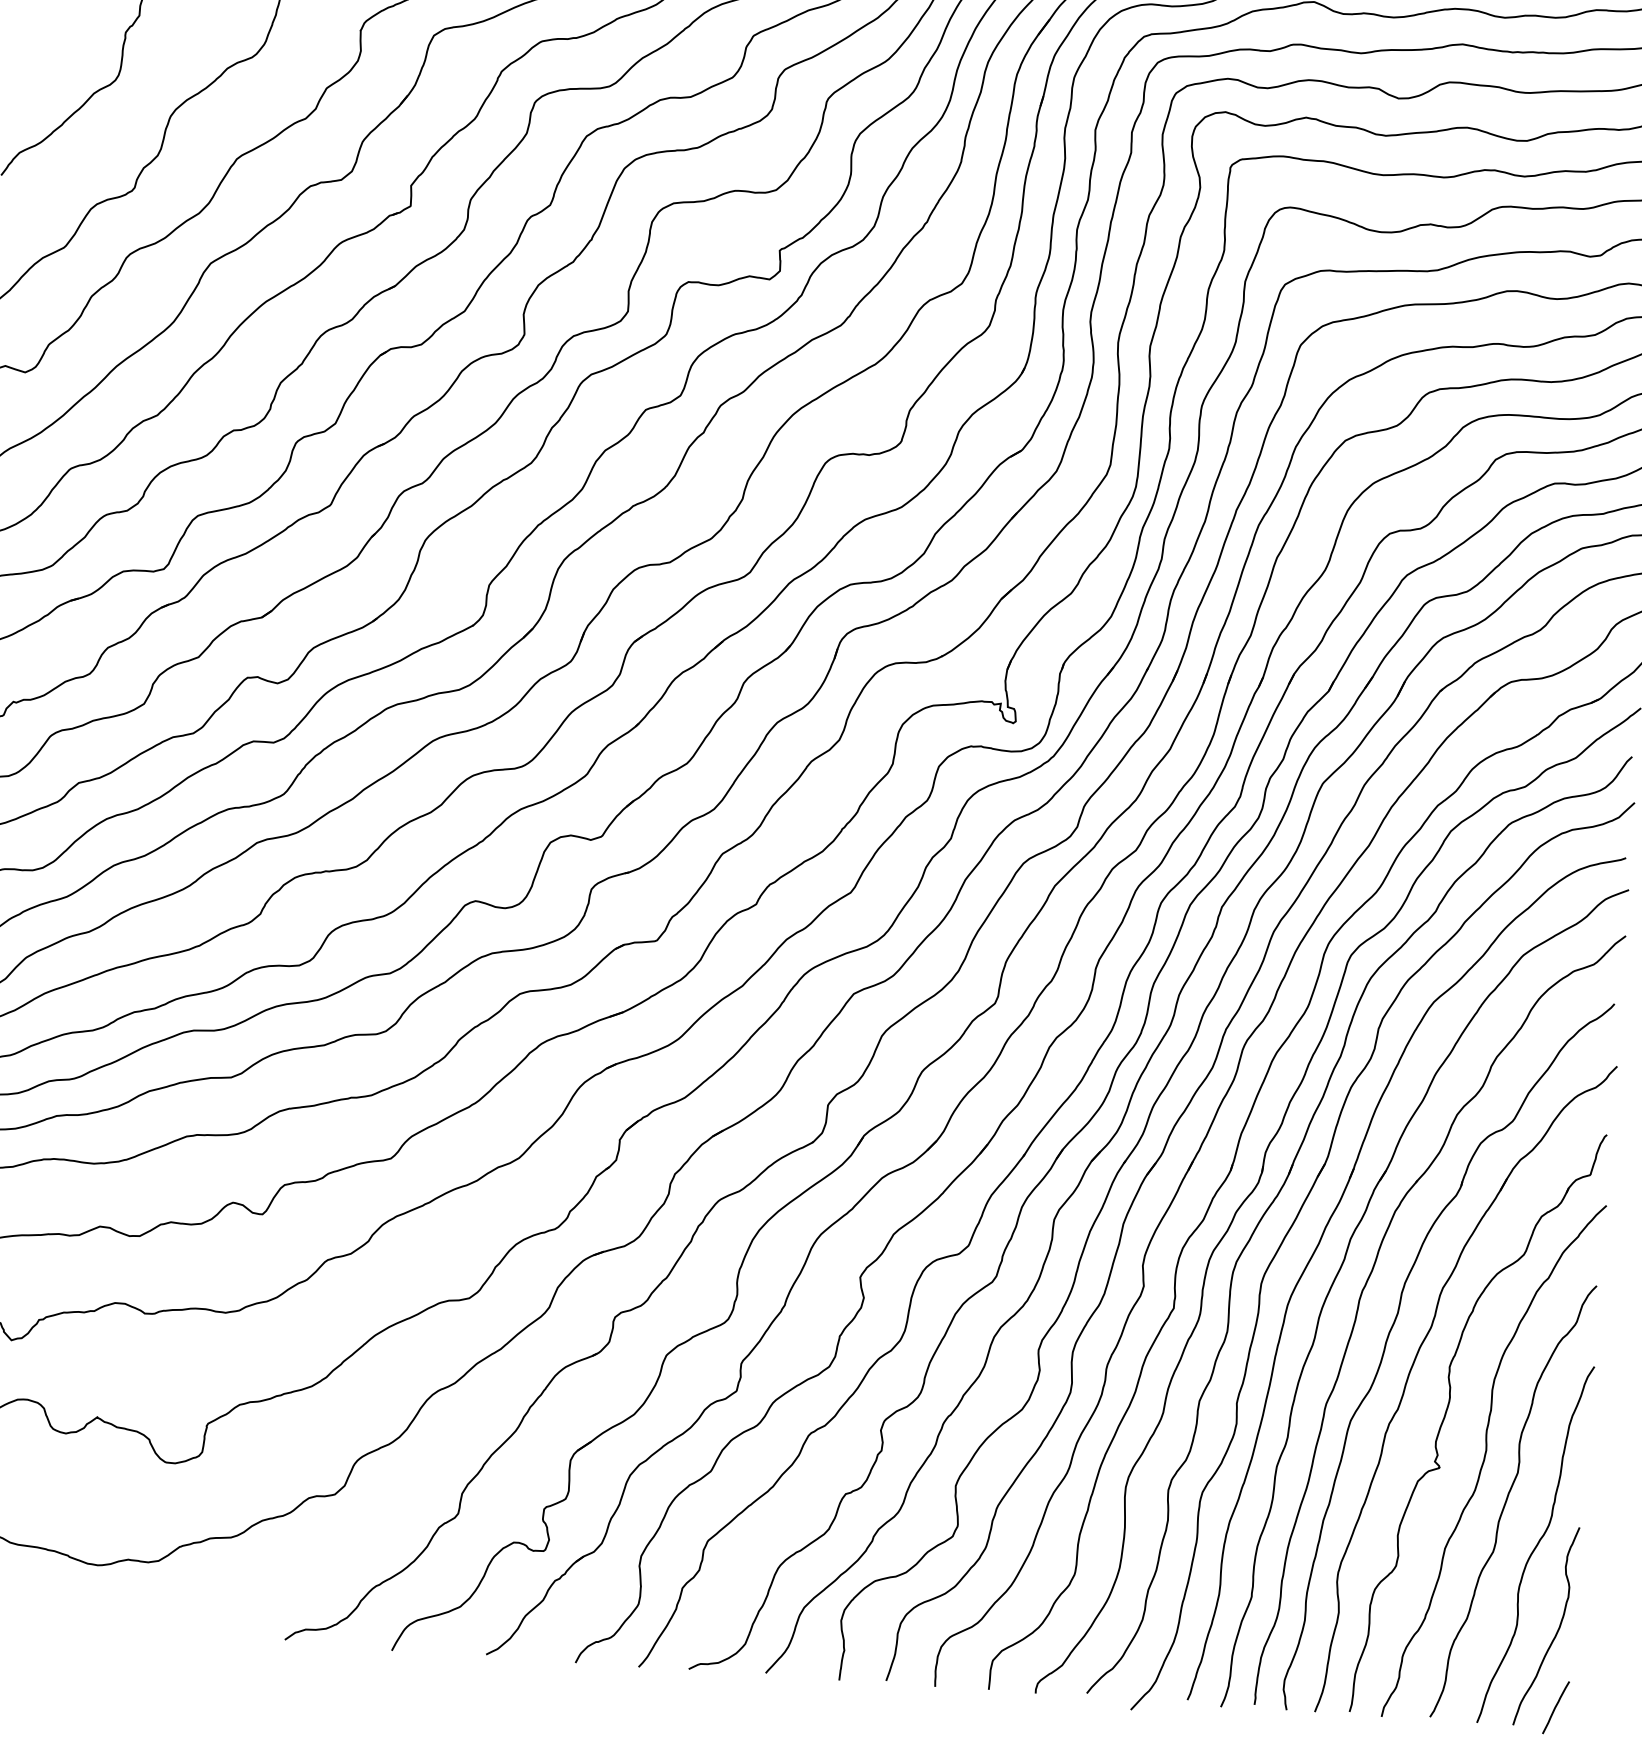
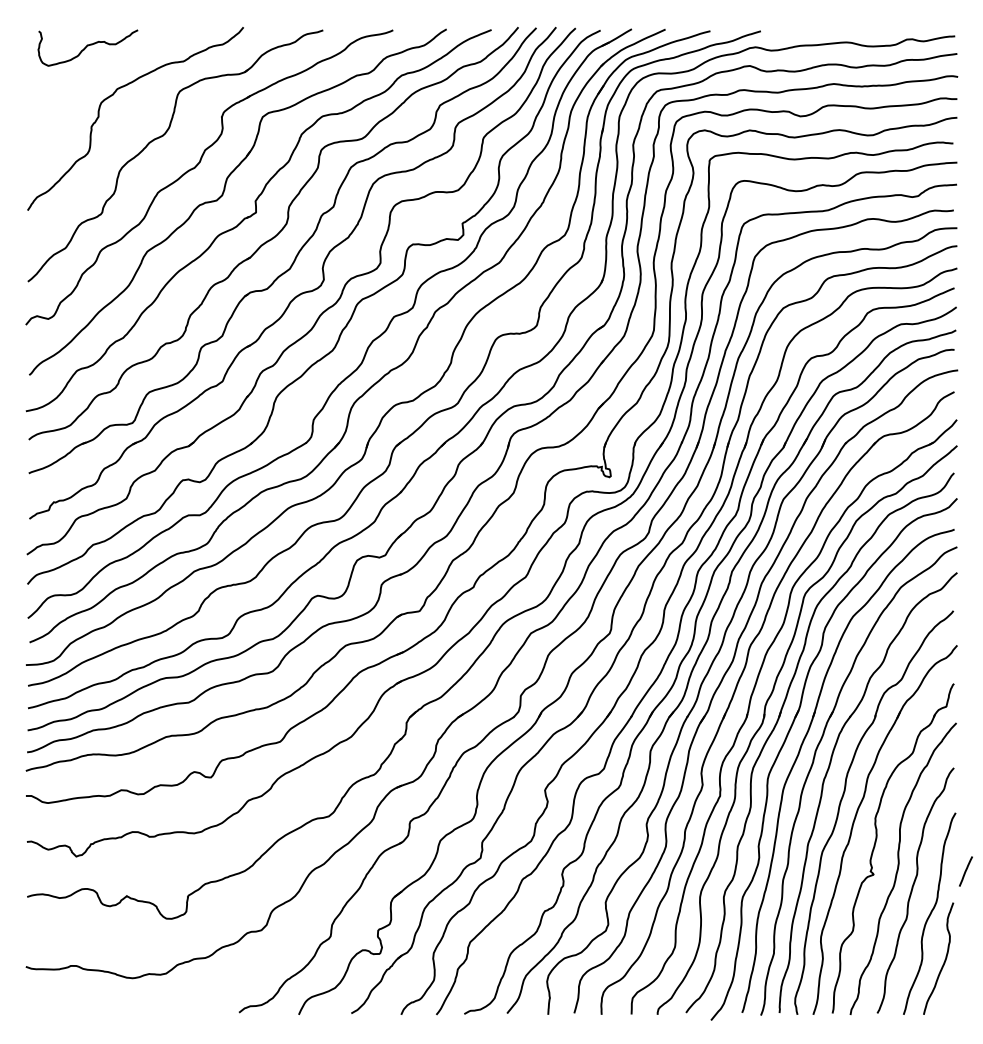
line: (1555, 1707) -> (965, 871), moved

